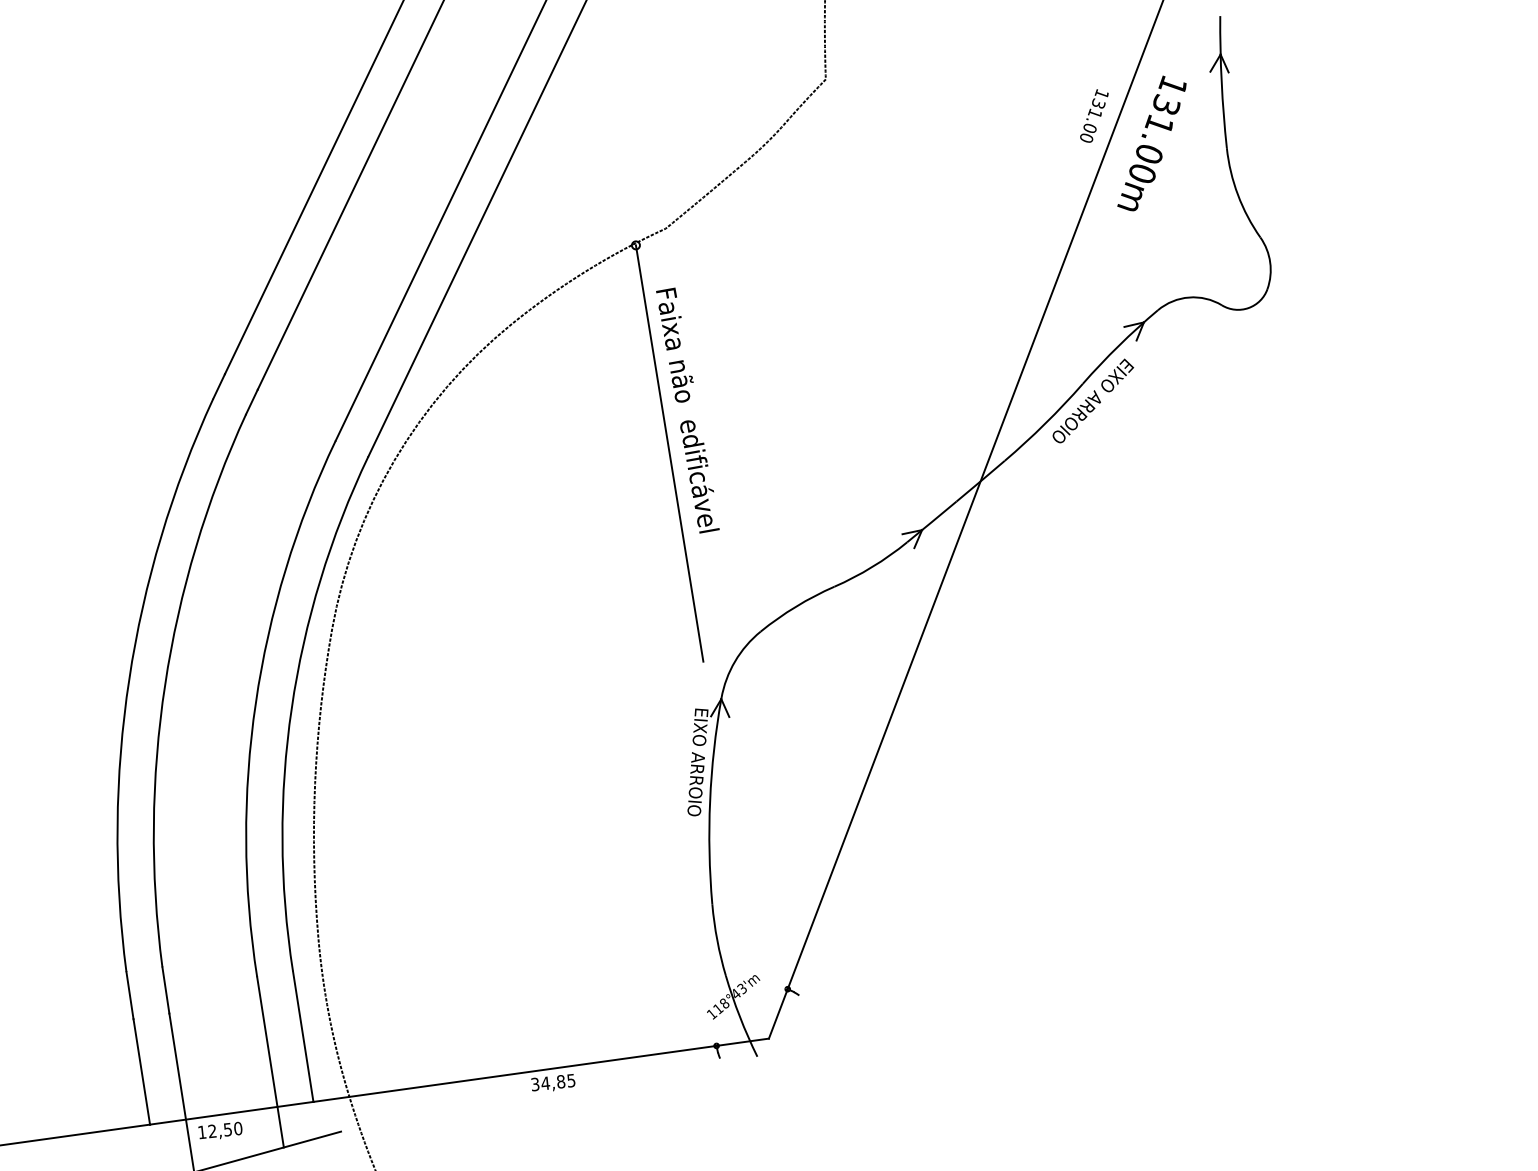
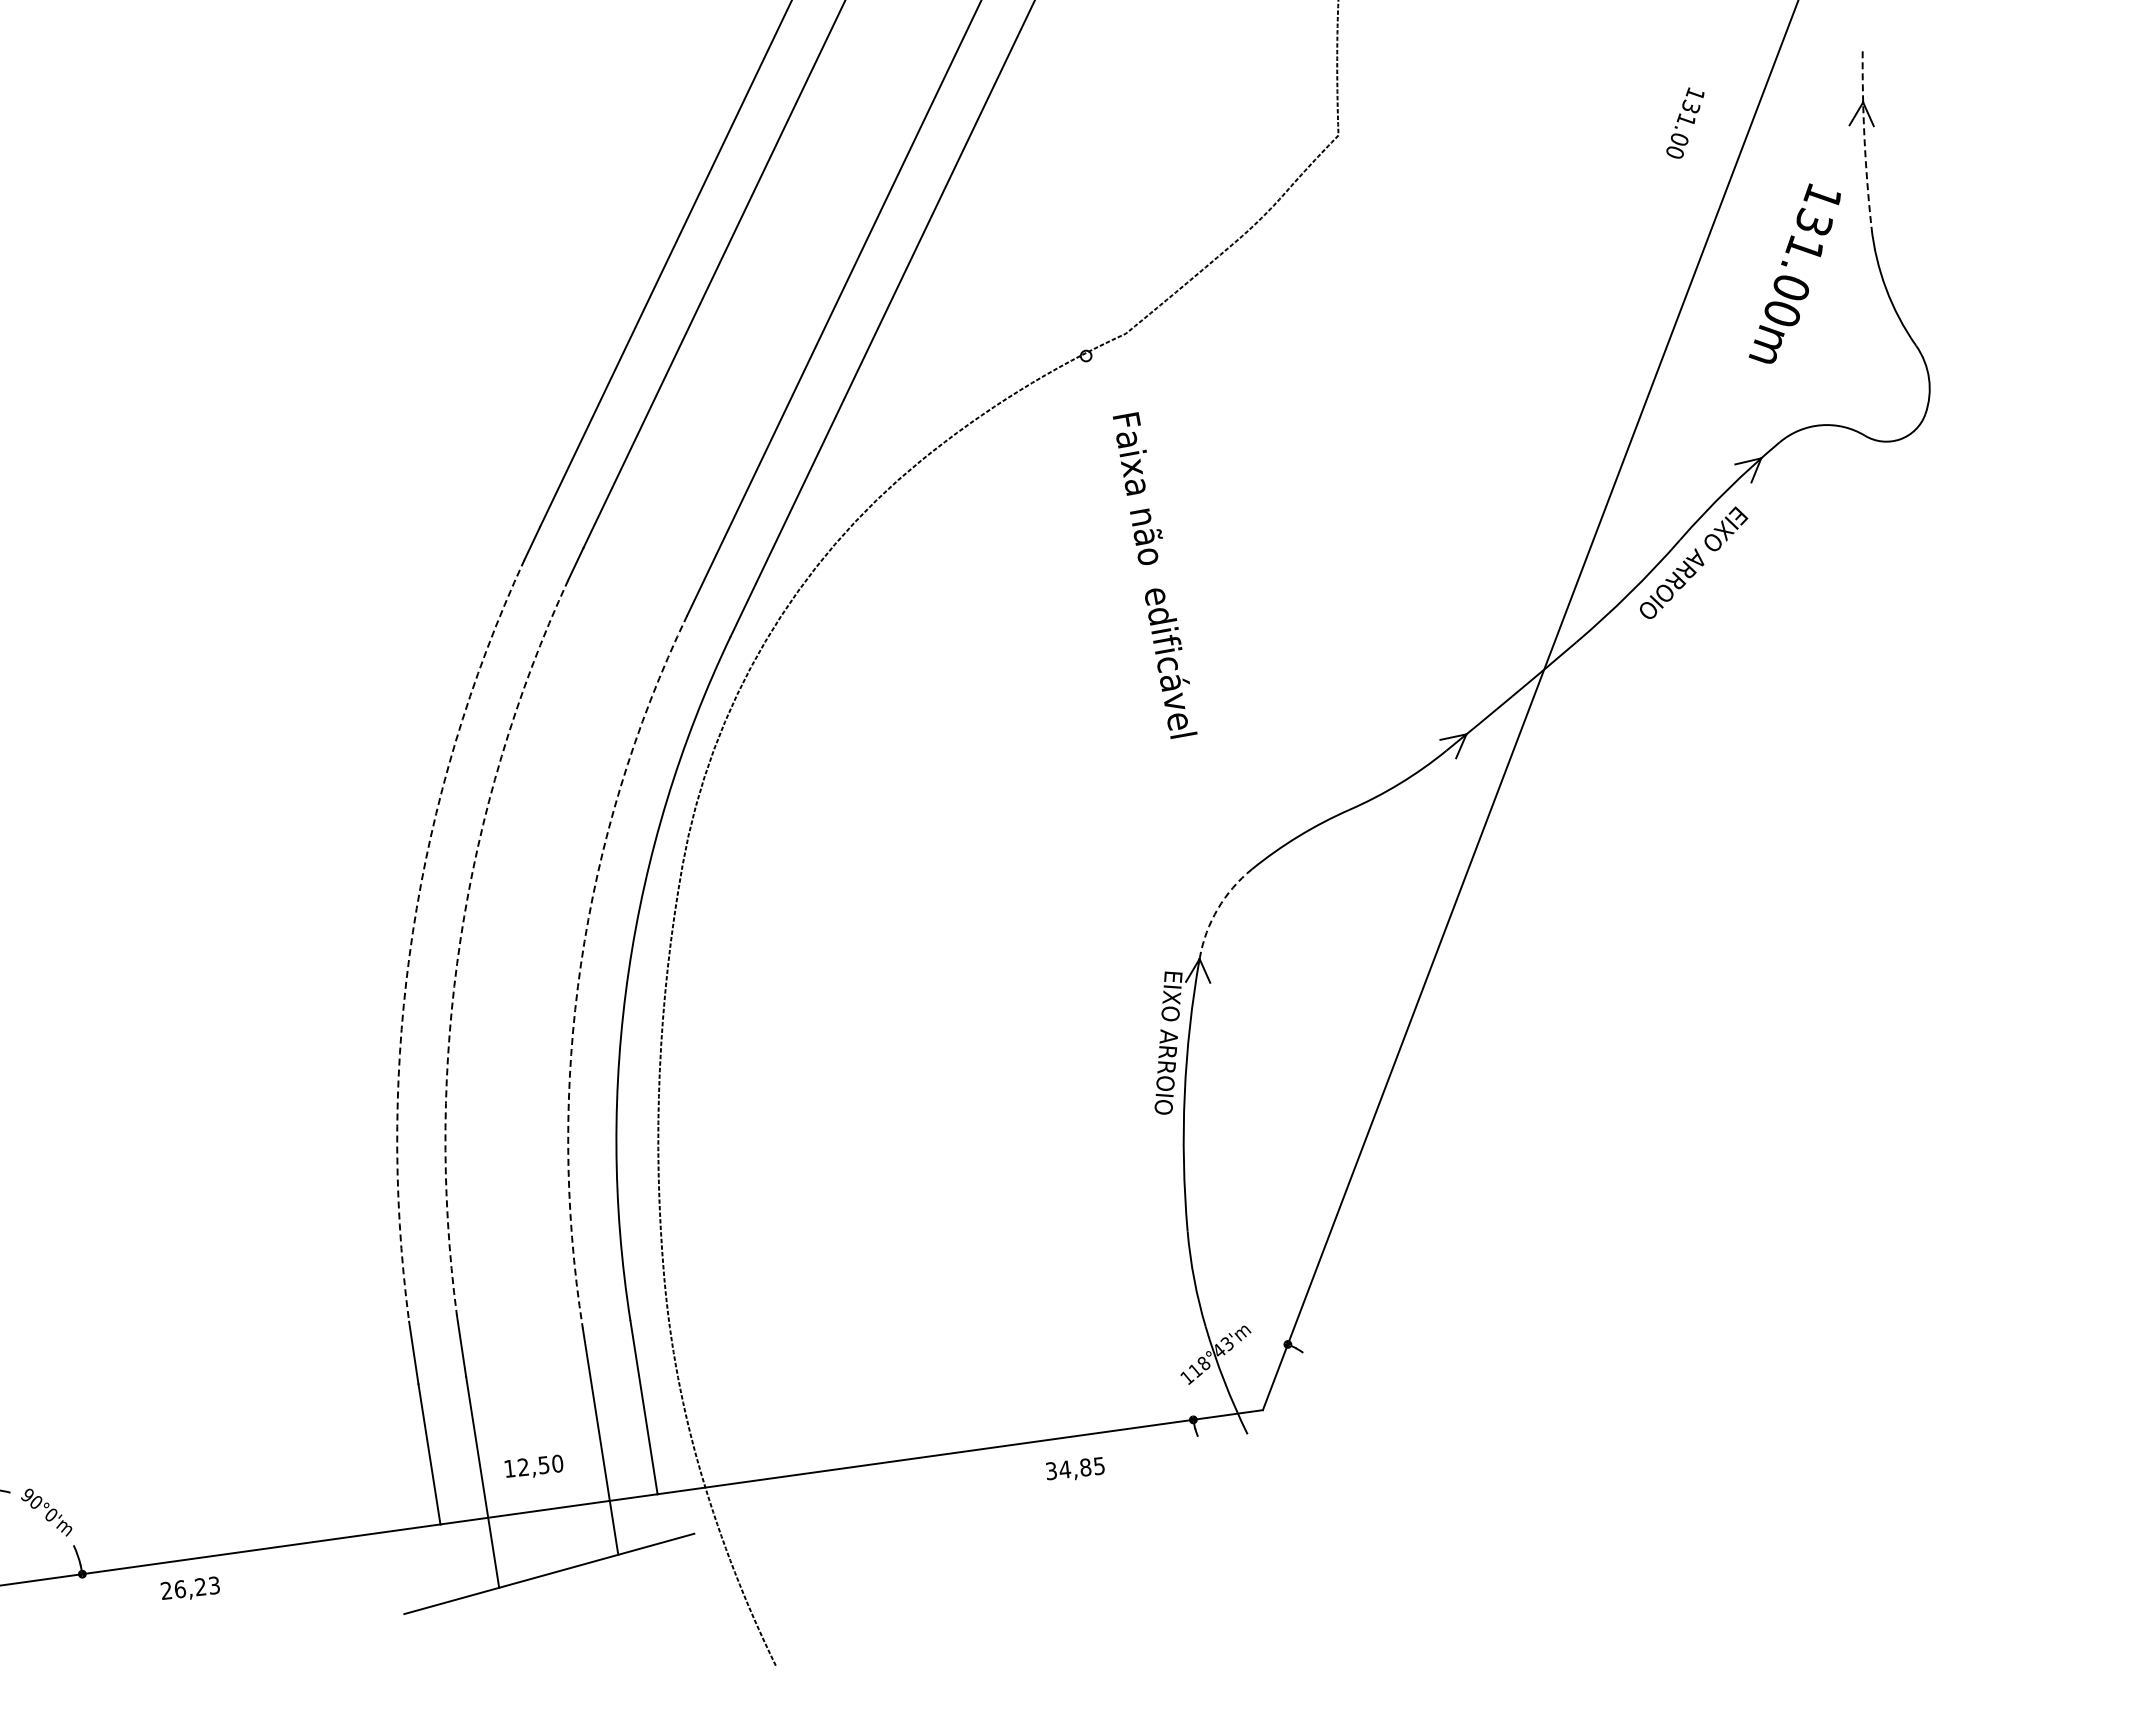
arc: (1221, 82) -> (1864, 139), solid -> dashed
text: (1094, 115) -> (1685, 122), moved
text: (1151, 143) -> (1794, 273), moved
line: (669, 453) -> (1130, 632), removed
arc: (734, 661) -> (1217, 908), solid -> dashed
arc: (129, 679) -> (412, 932), solid -> dashed
arc: (165, 684) -> (460, 939), solid -> dashed
arc: (256, 703) -> (581, 964), solid -> dashed
text: (553, 1082) -> (1075, 1468), moved
text: (220, 1129) -> (533, 1465), moved

